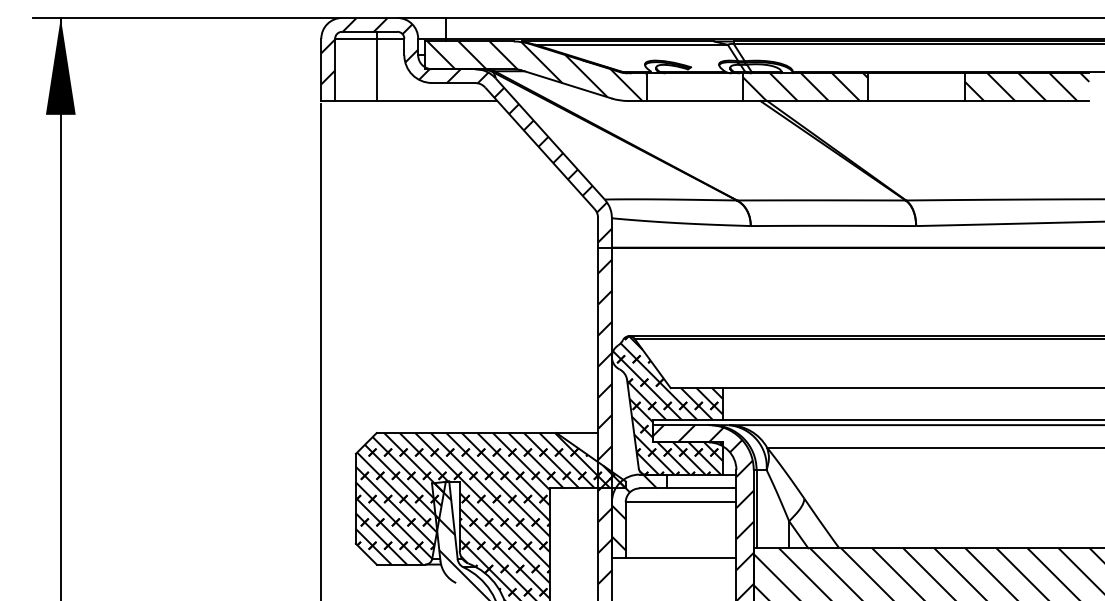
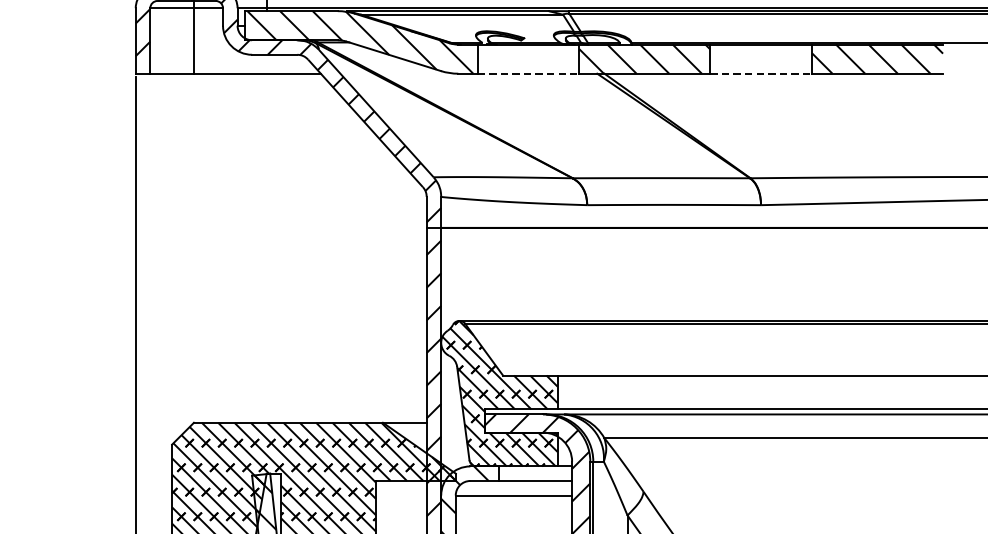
line: (695, 101) -> (529, 74), solid -> dashed
line: (916, 101) -> (761, 74), solid -> dashed

